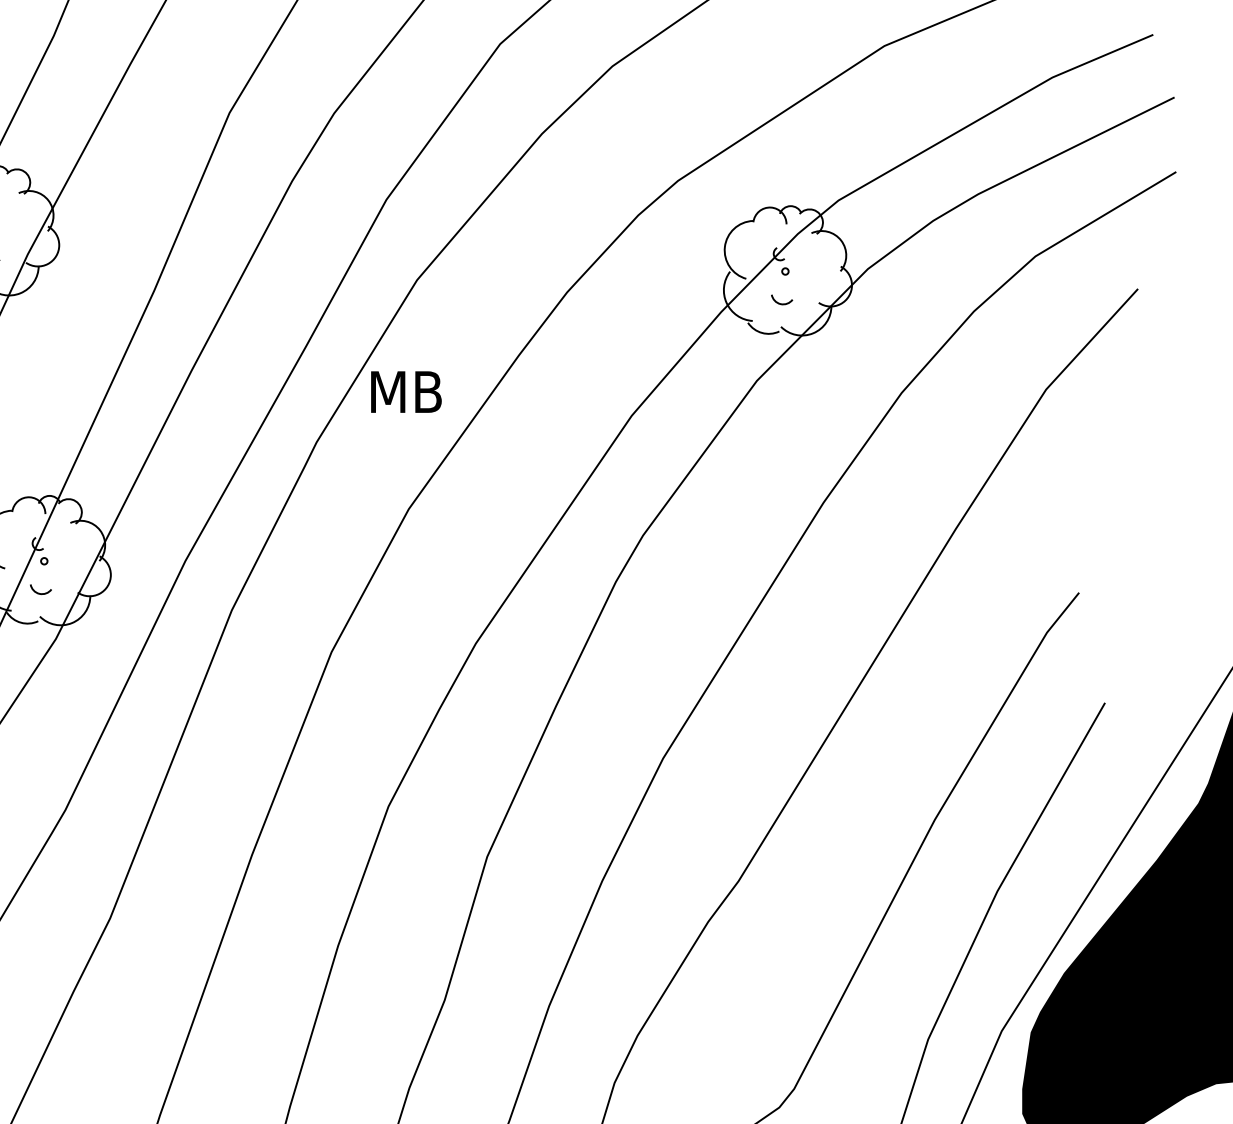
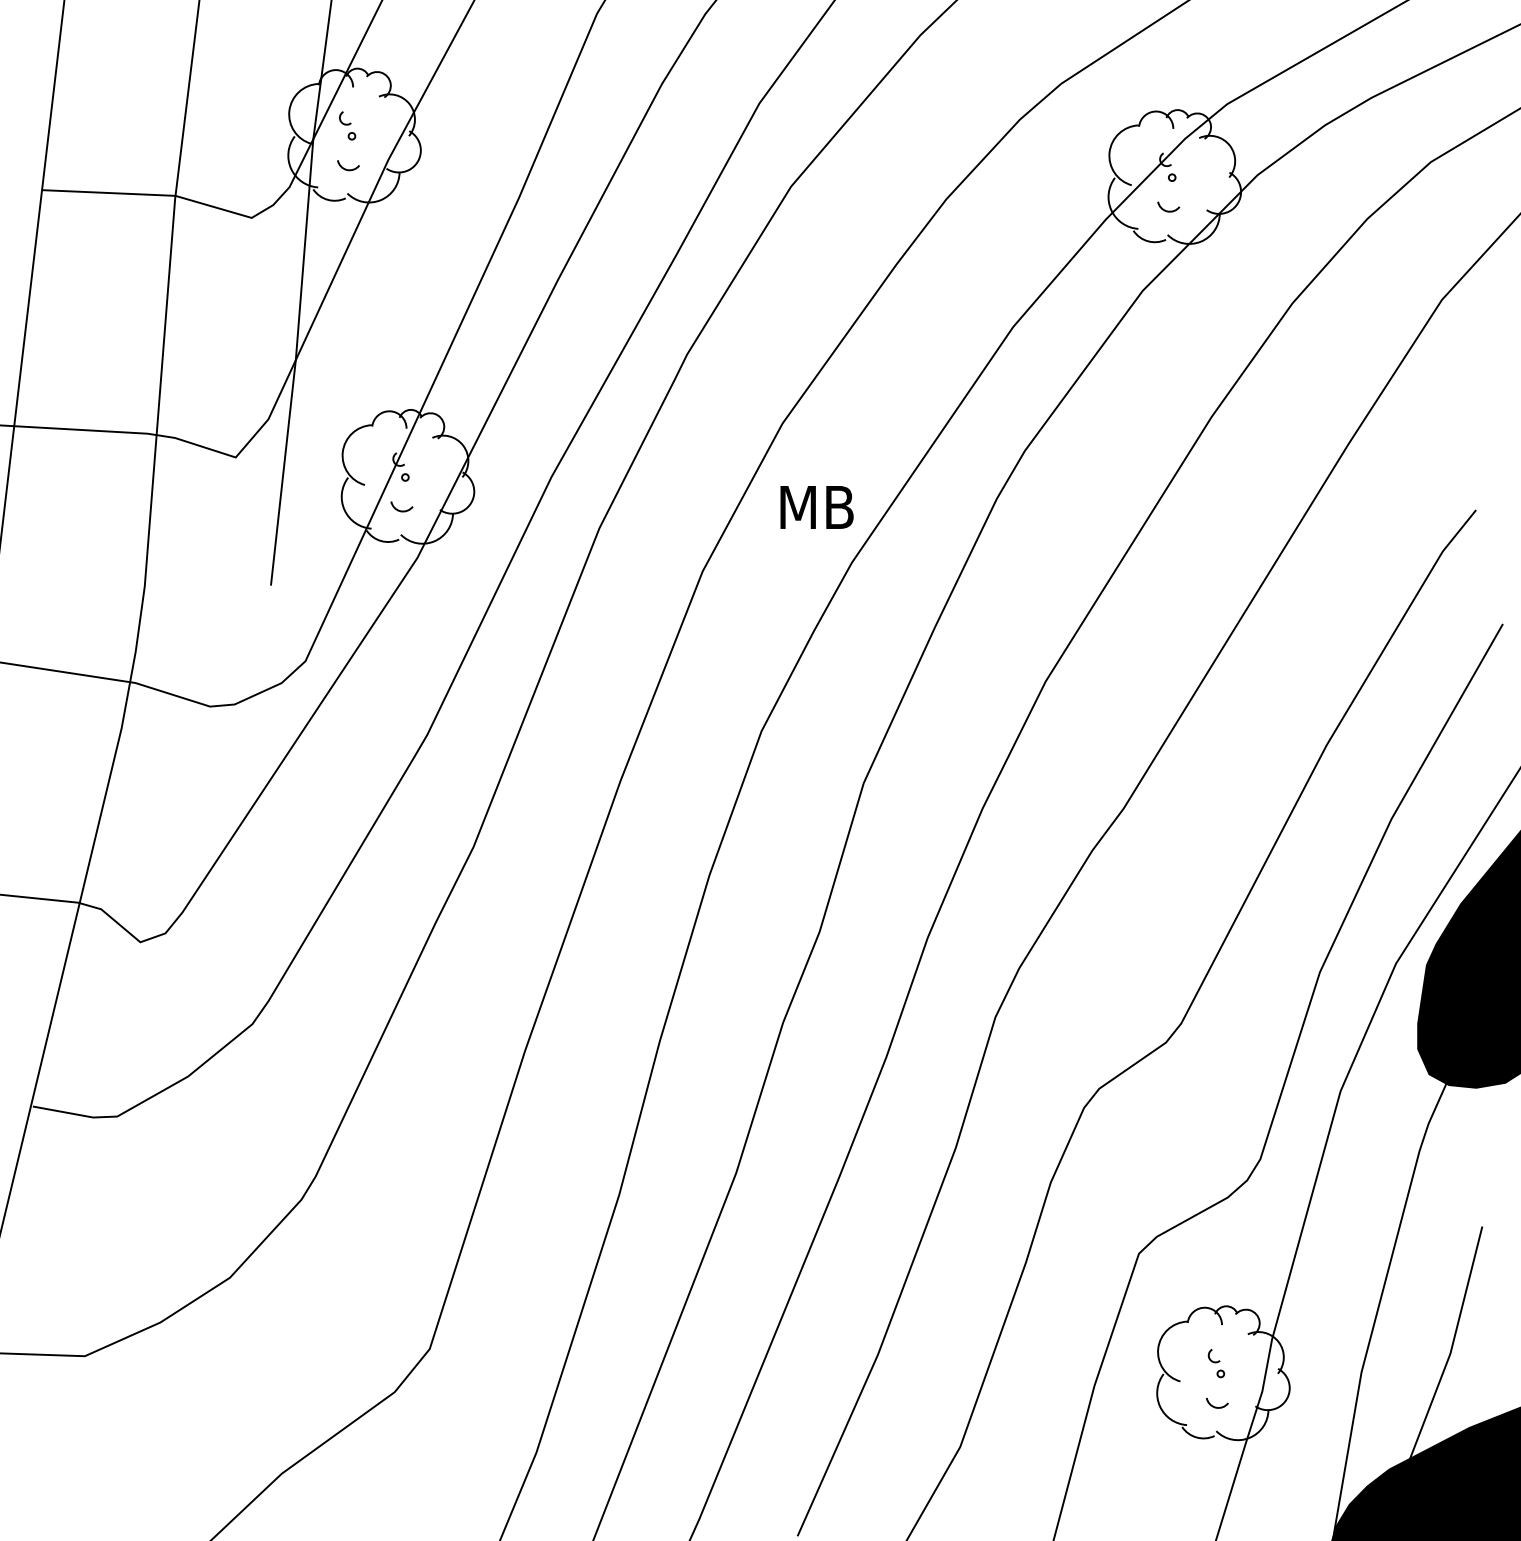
text: (405, 392) -> (816, 507), moved

